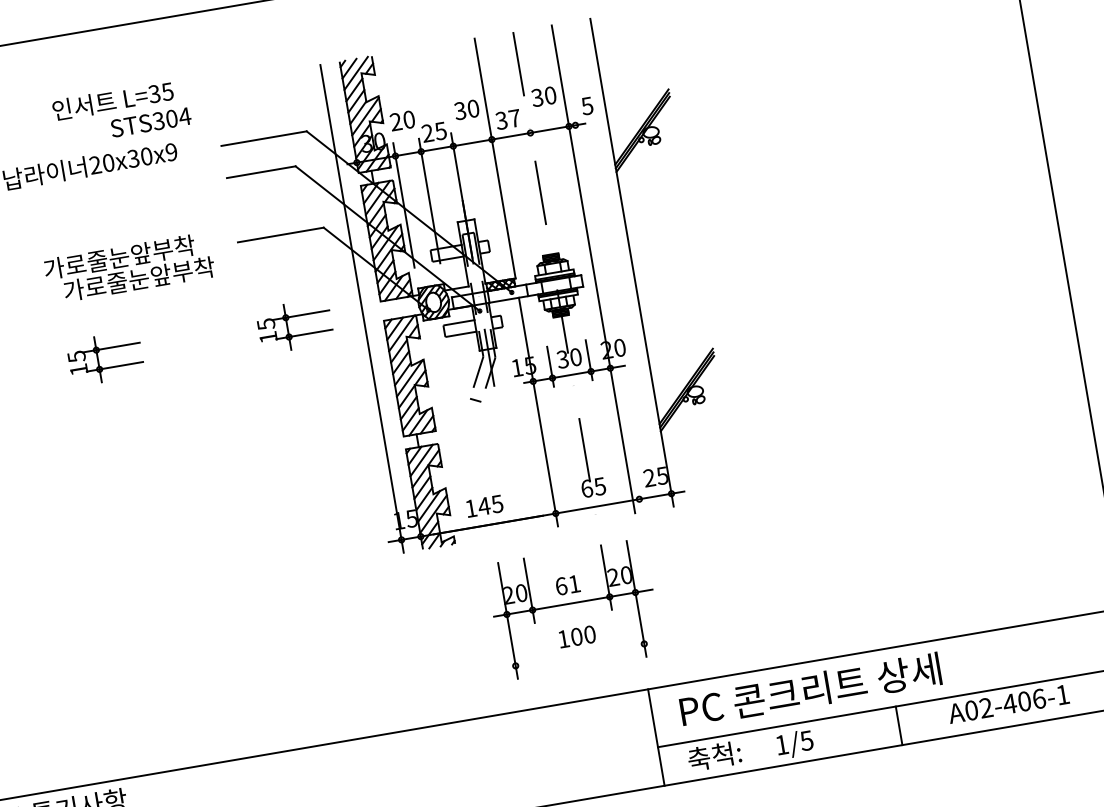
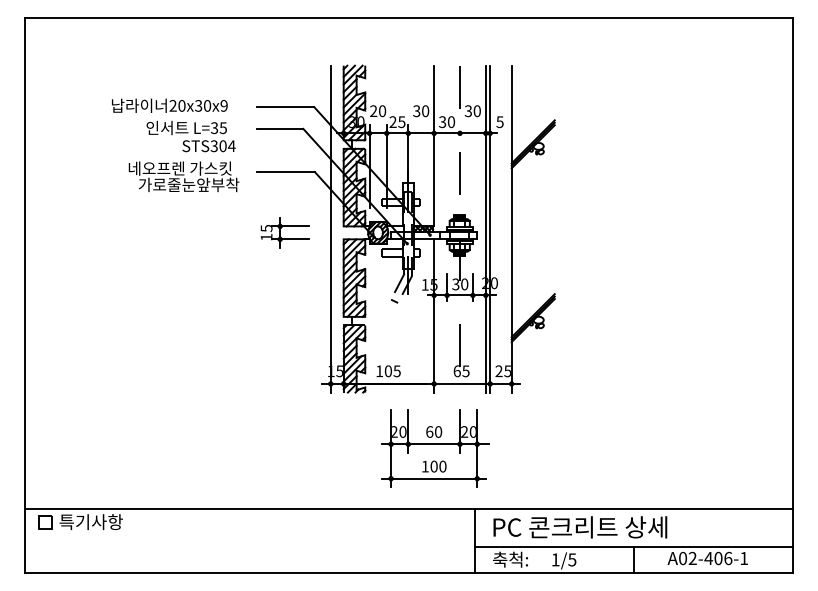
text: (120, 112) -> (190, 136), moved
text: (515, 119) -> (451, 122), 37 -> 30
text: (120, 257) -> (179, 168), 가로줄눈앞부착 -> 네오프렌 가스킷
line: (600, 267) -> (490, 228), added
part: (104, 358) -> (157, 232), removed
text: (484, 506) -> (388, 371), 145 -> 105
text: (574, 583) -> (438, 431), 61 -> 60
line: (578, 654) -> (433, 478), added

